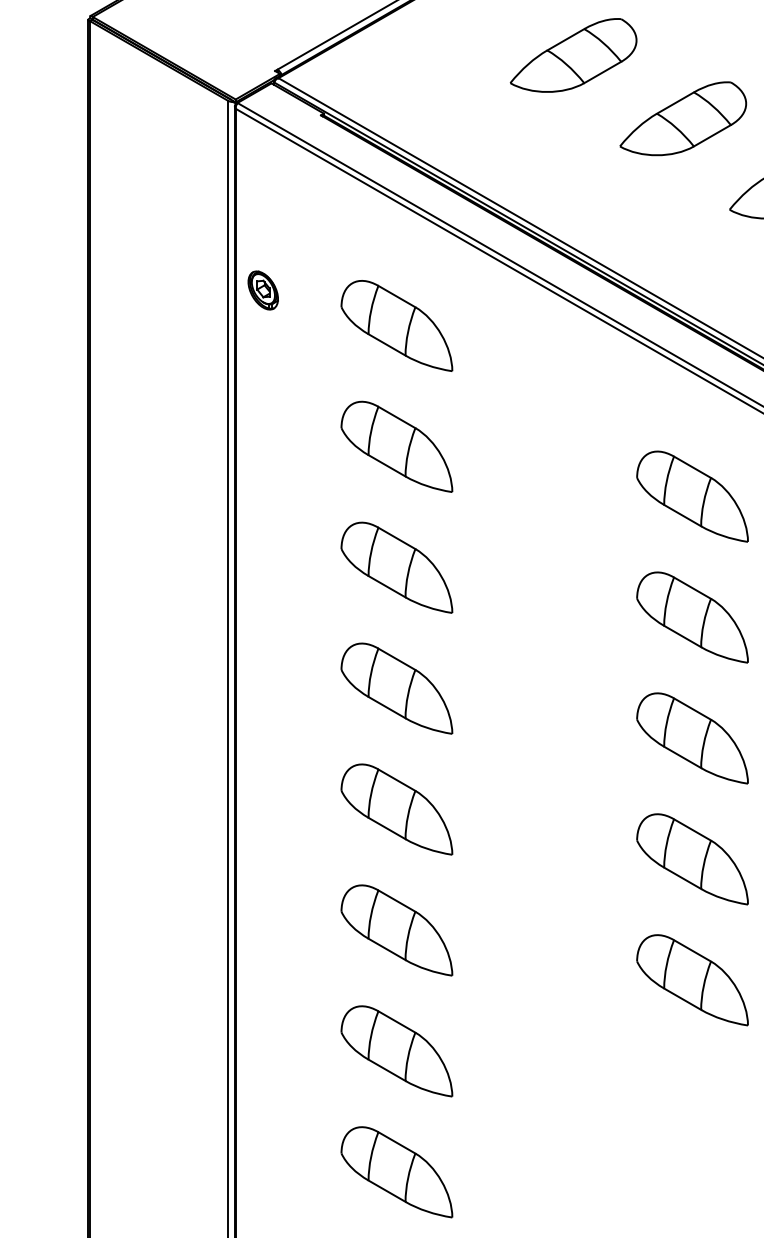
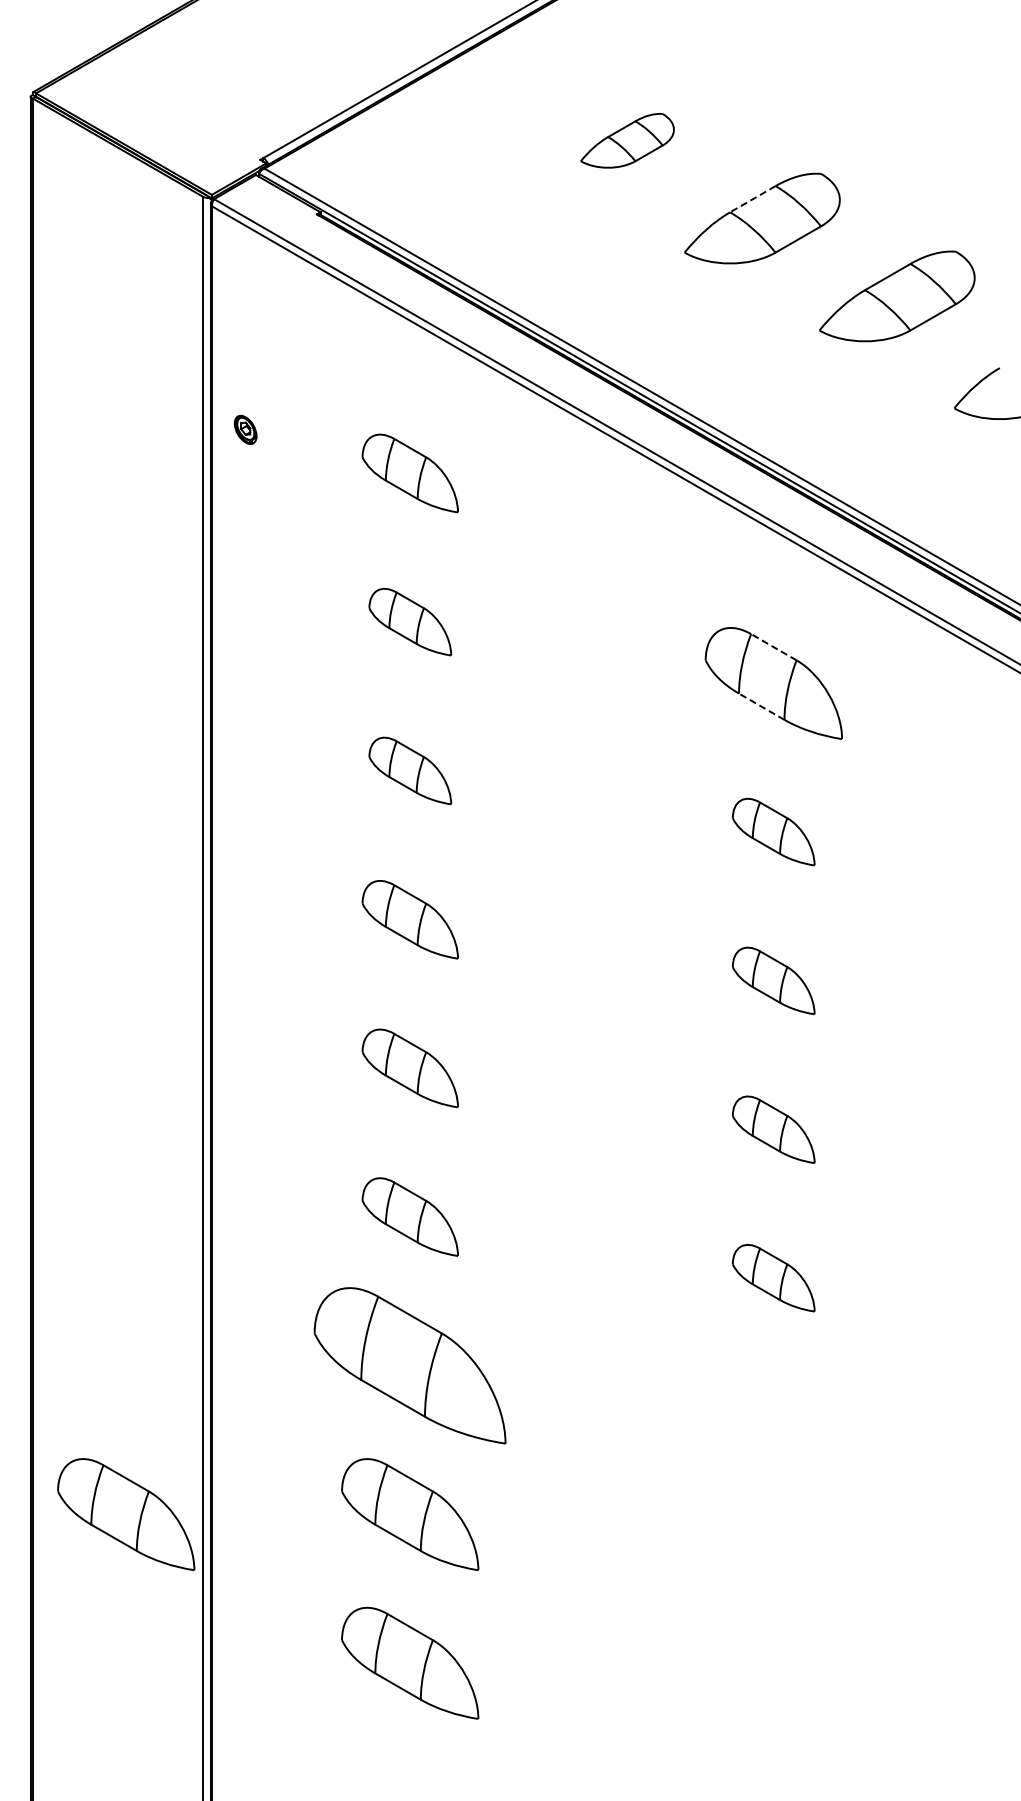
part: (573, 55) -> (627, 140), size x0.6
line: (675, 103) -> (752, 199), solid -> dashed
part: (263, 290) -> (245, 429), size x0.6
part: (397, 326) -> (410, 473), size x0.7
part: (397, 446) -> (410, 621), size x0.6
line: (692, 467) -> (773, 647), solid -> dashed
line: (682, 515) -> (761, 706), solid -> dashed
part: (397, 567) -> (410, 770), size x0.6
part: (692, 617) -> (773, 831), size x0.6
part: (397, 688) -> (410, 919), size x0.7
part: (692, 738) -> (773, 980), size x0.6
part: (397, 809) -> (410, 1068), size x0.7
part: (692, 859) -> (773, 1129), size x0.6
part: (397, 929) -> (410, 1216), size x0.7
part: (692, 979) -> (773, 1277), size x0.6
part: (397, 1051) -> (410, 1365), size x1.4
part: (166, 1172) -> (126, 1514), added

